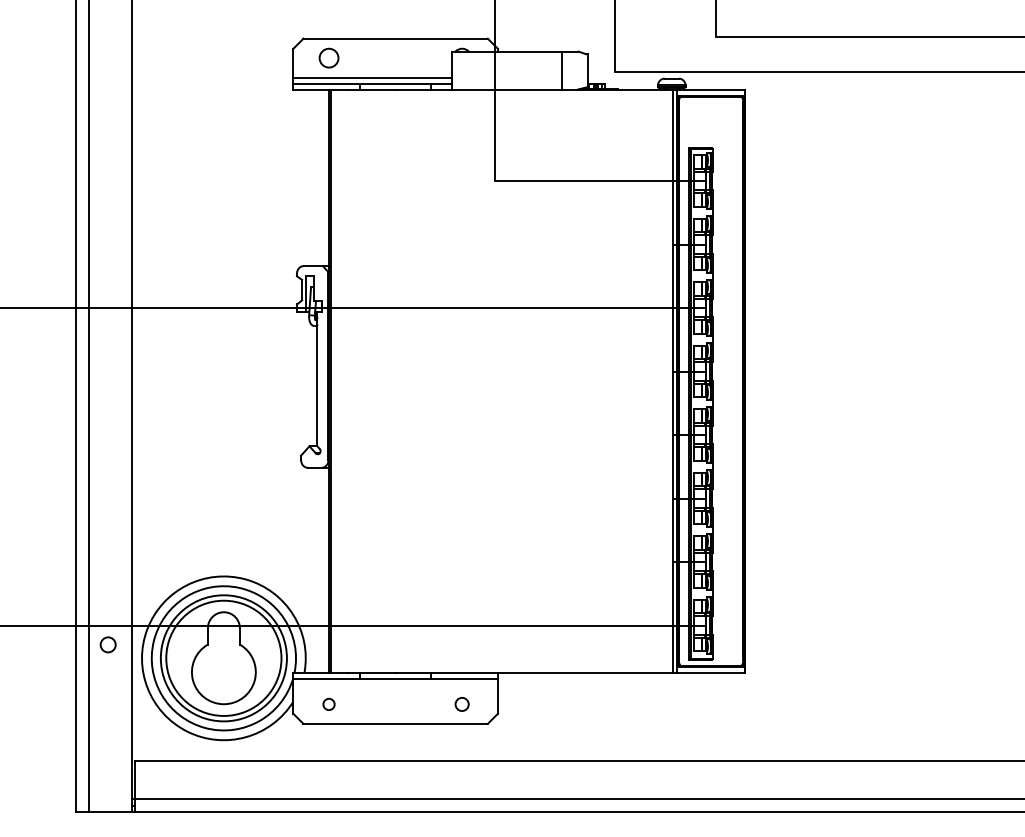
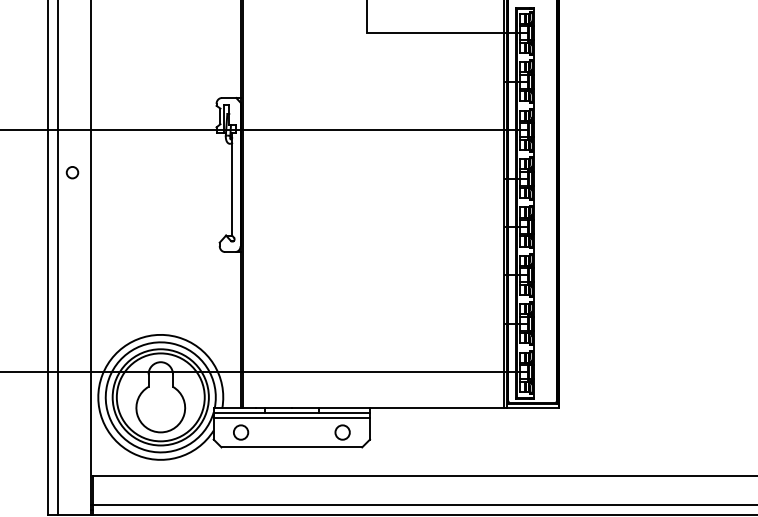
circle: (107, 644) -> (71, 172), moved
line: (395, 684) -> (291, 417), added
circle: (328, 704) -> (240, 432), size x1.67
circle: (461, 704) -> (342, 432), size x1.43

